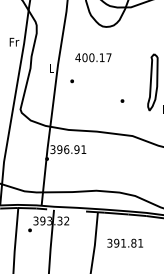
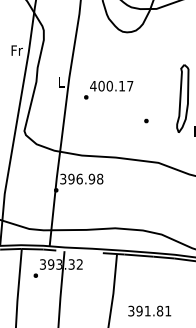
text: (93, 57) -> (111, 85), moved
text: (84, 149) -> (100, 178), 396.91 -> 396.98
text: (125, 242) -> (149, 310), moved

